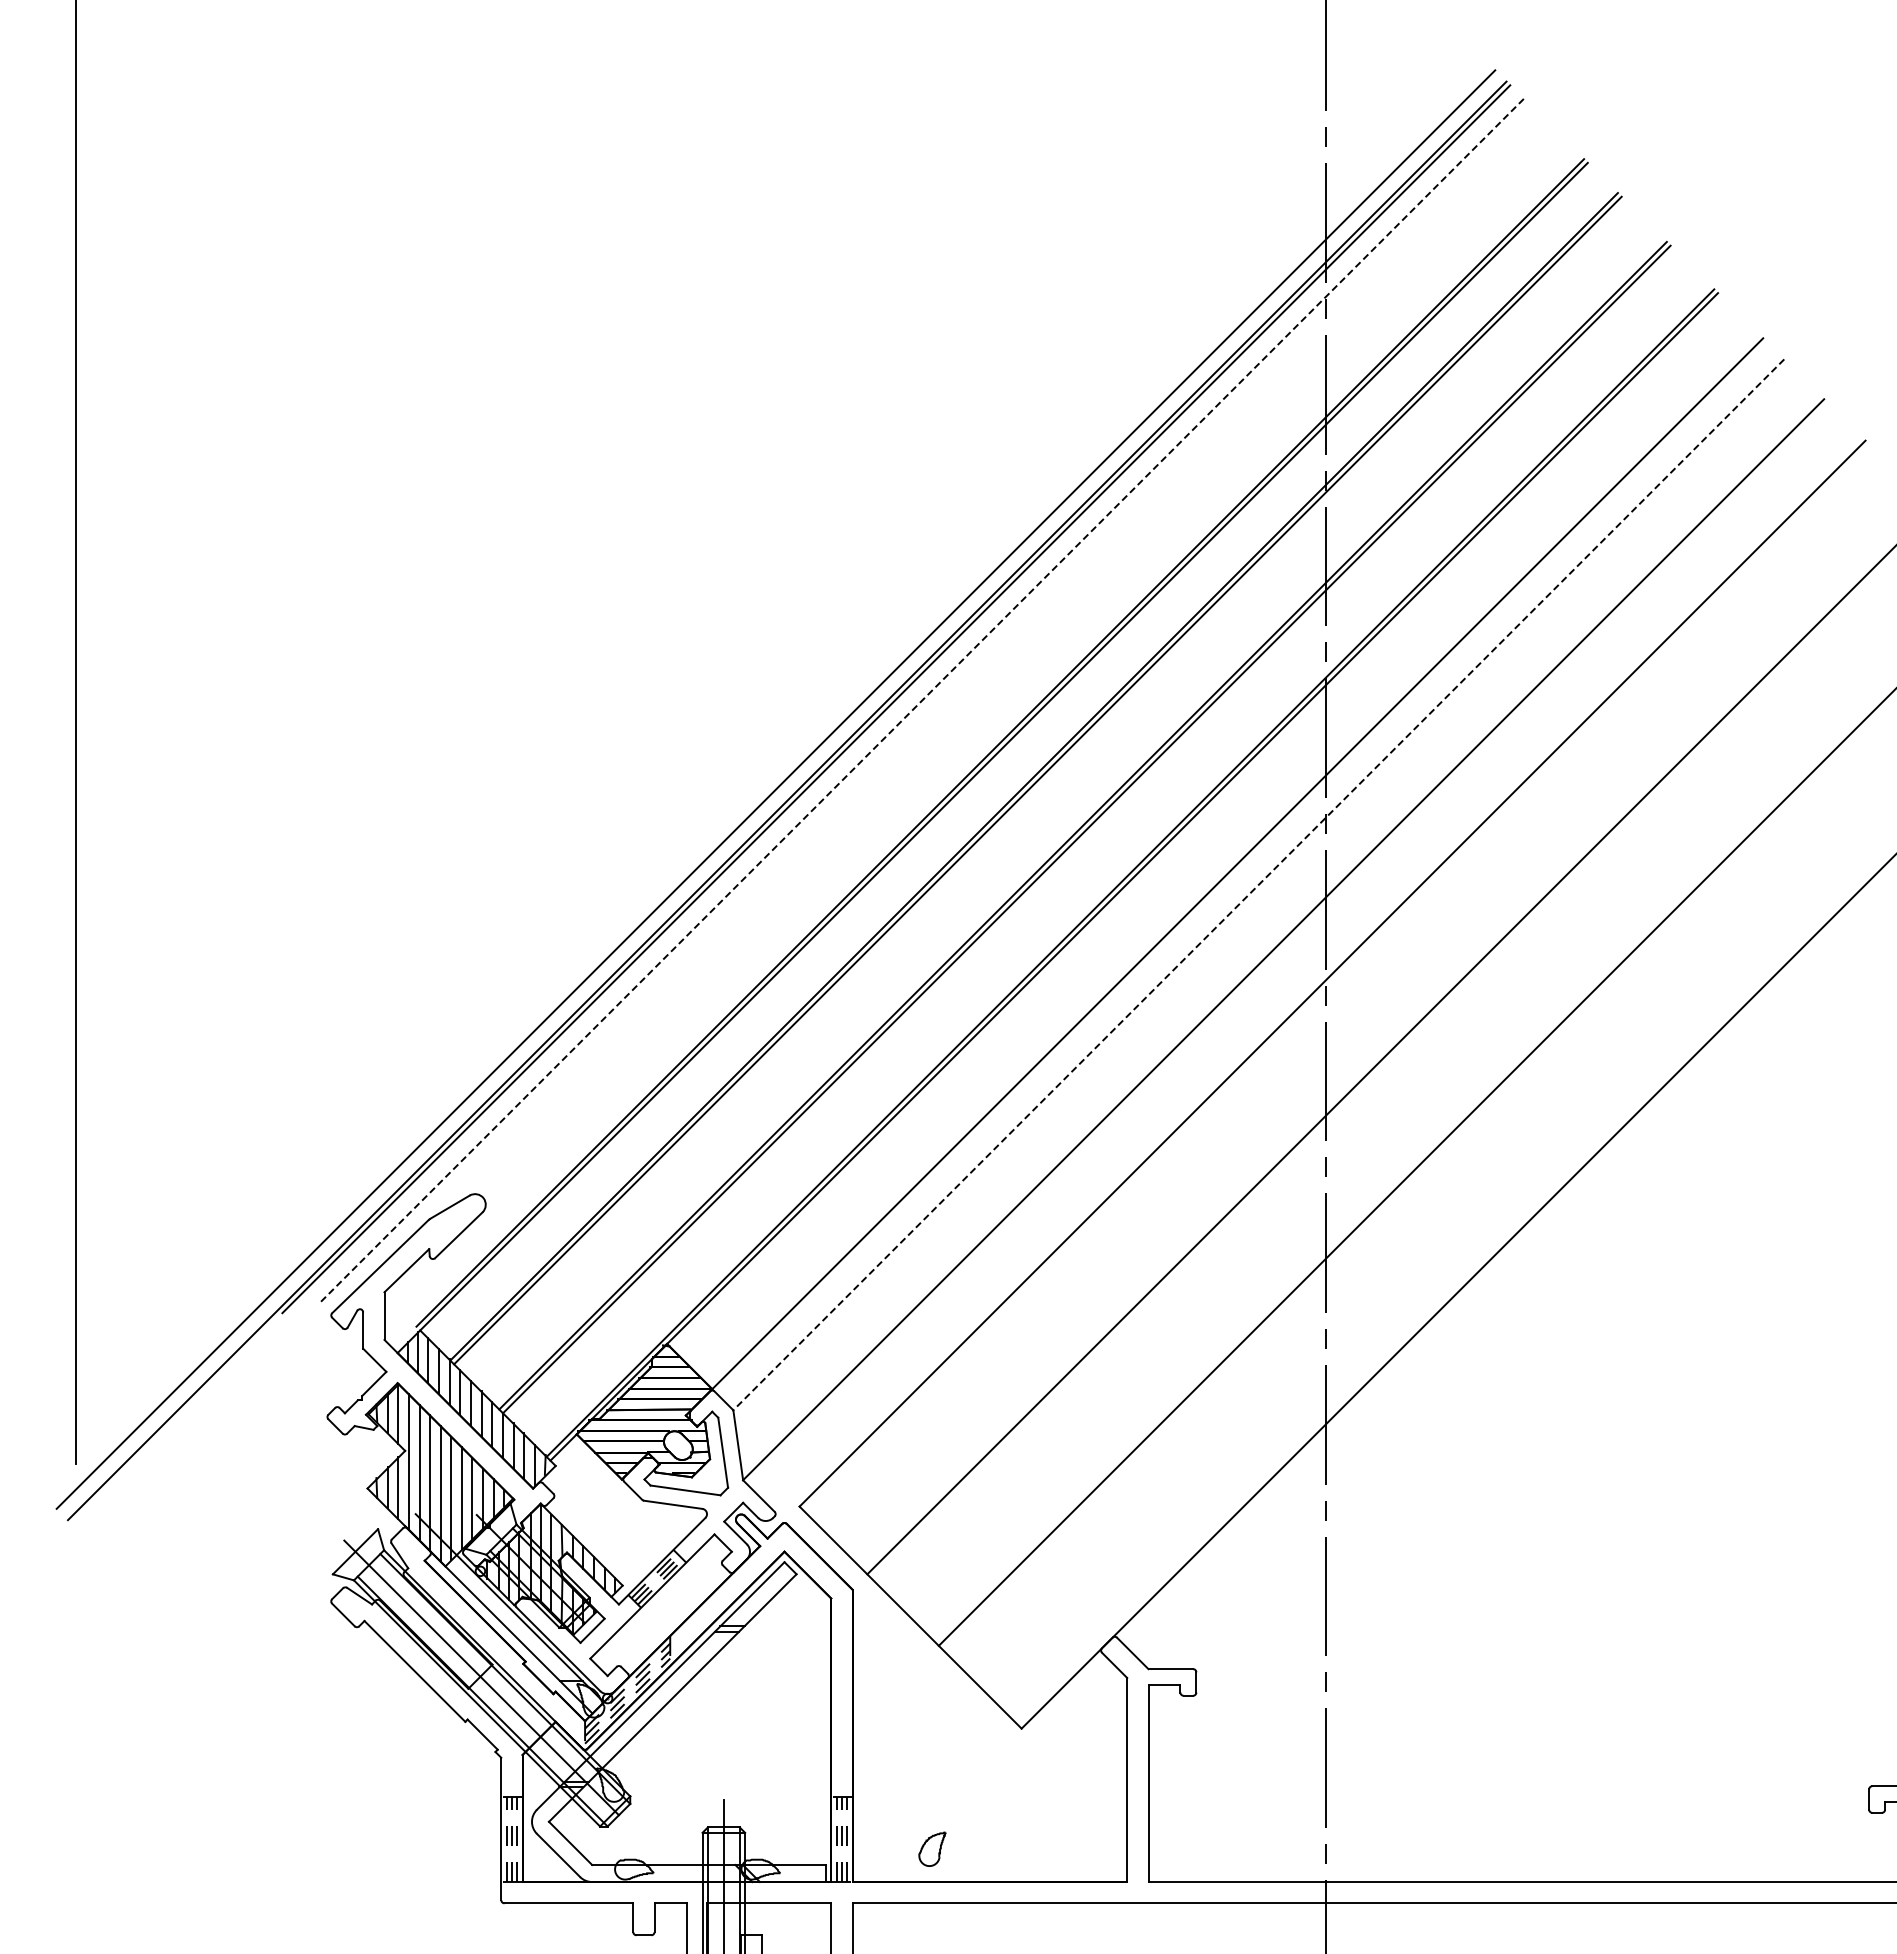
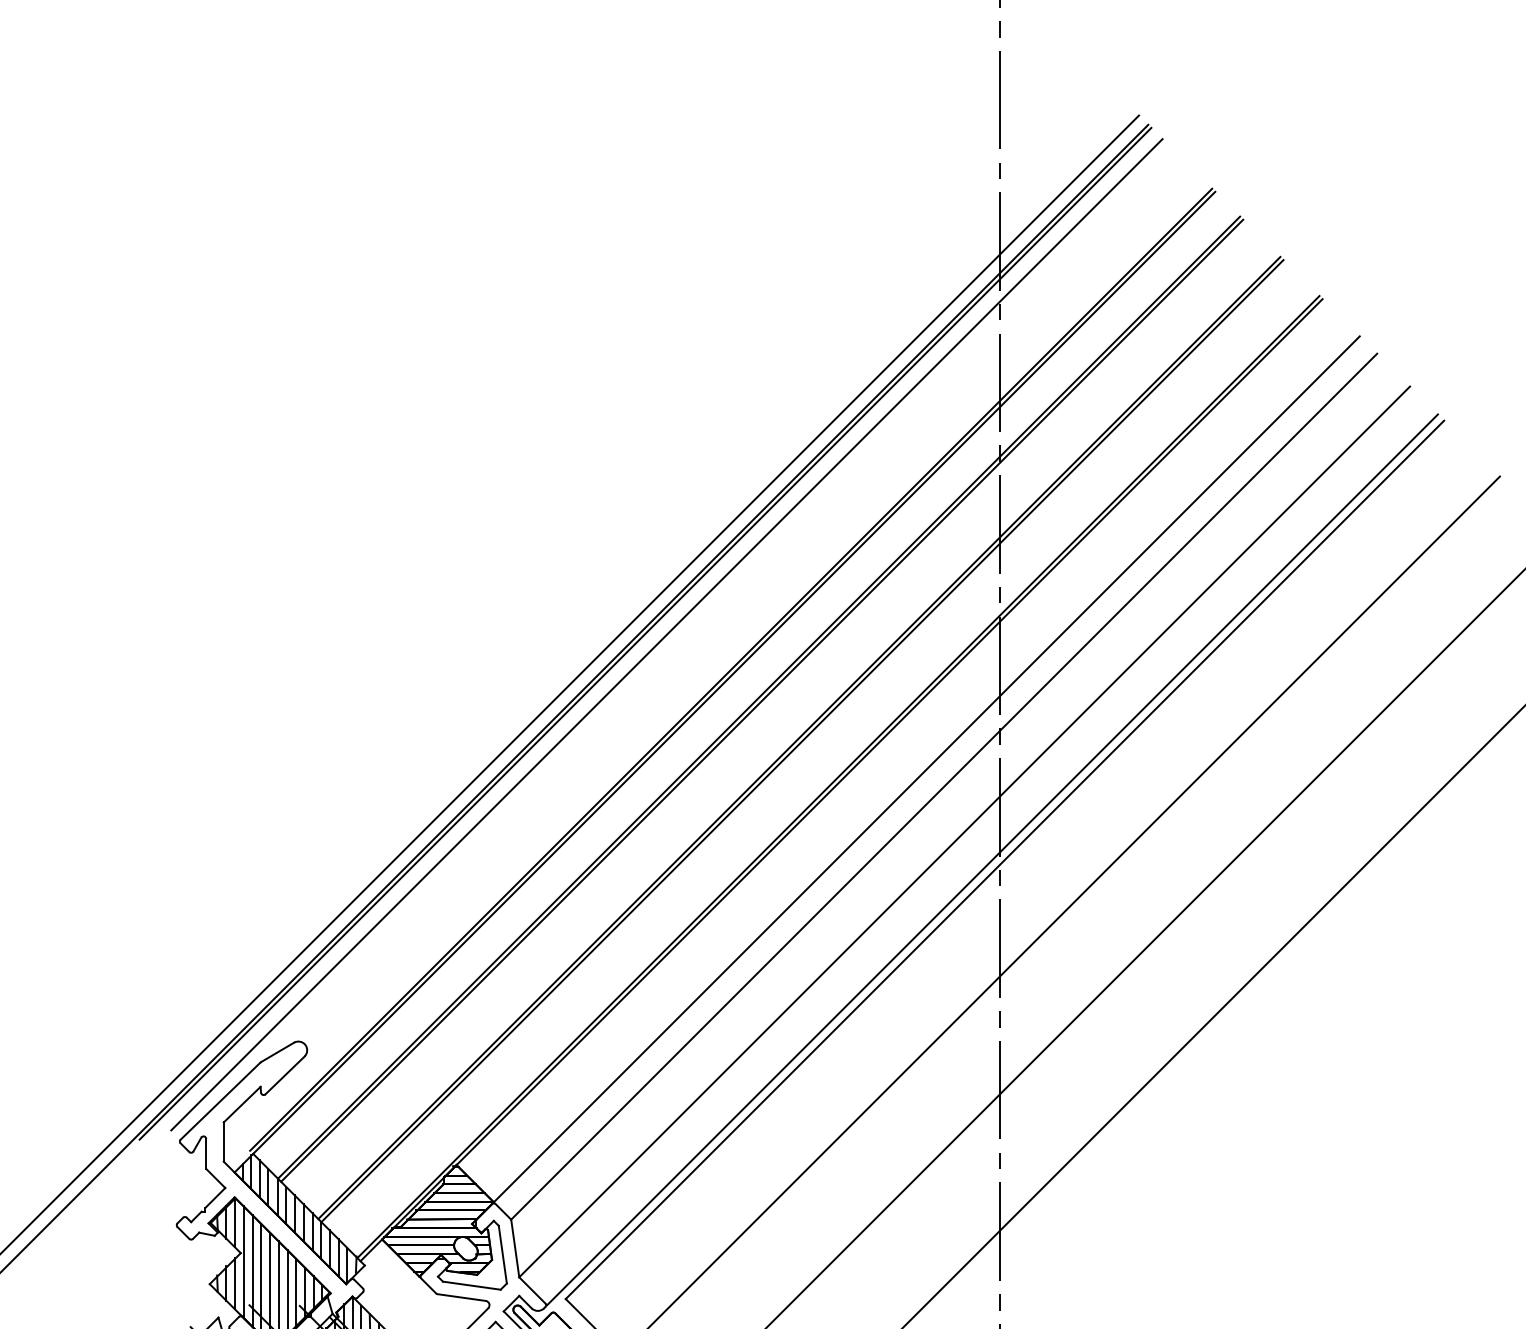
line: (922, 700) -> (667, 634), dashed -> solid
line: (1258, 885) -> (943, 787), dashed -> solid
line: (1317, 973) -> (992, 859), added

